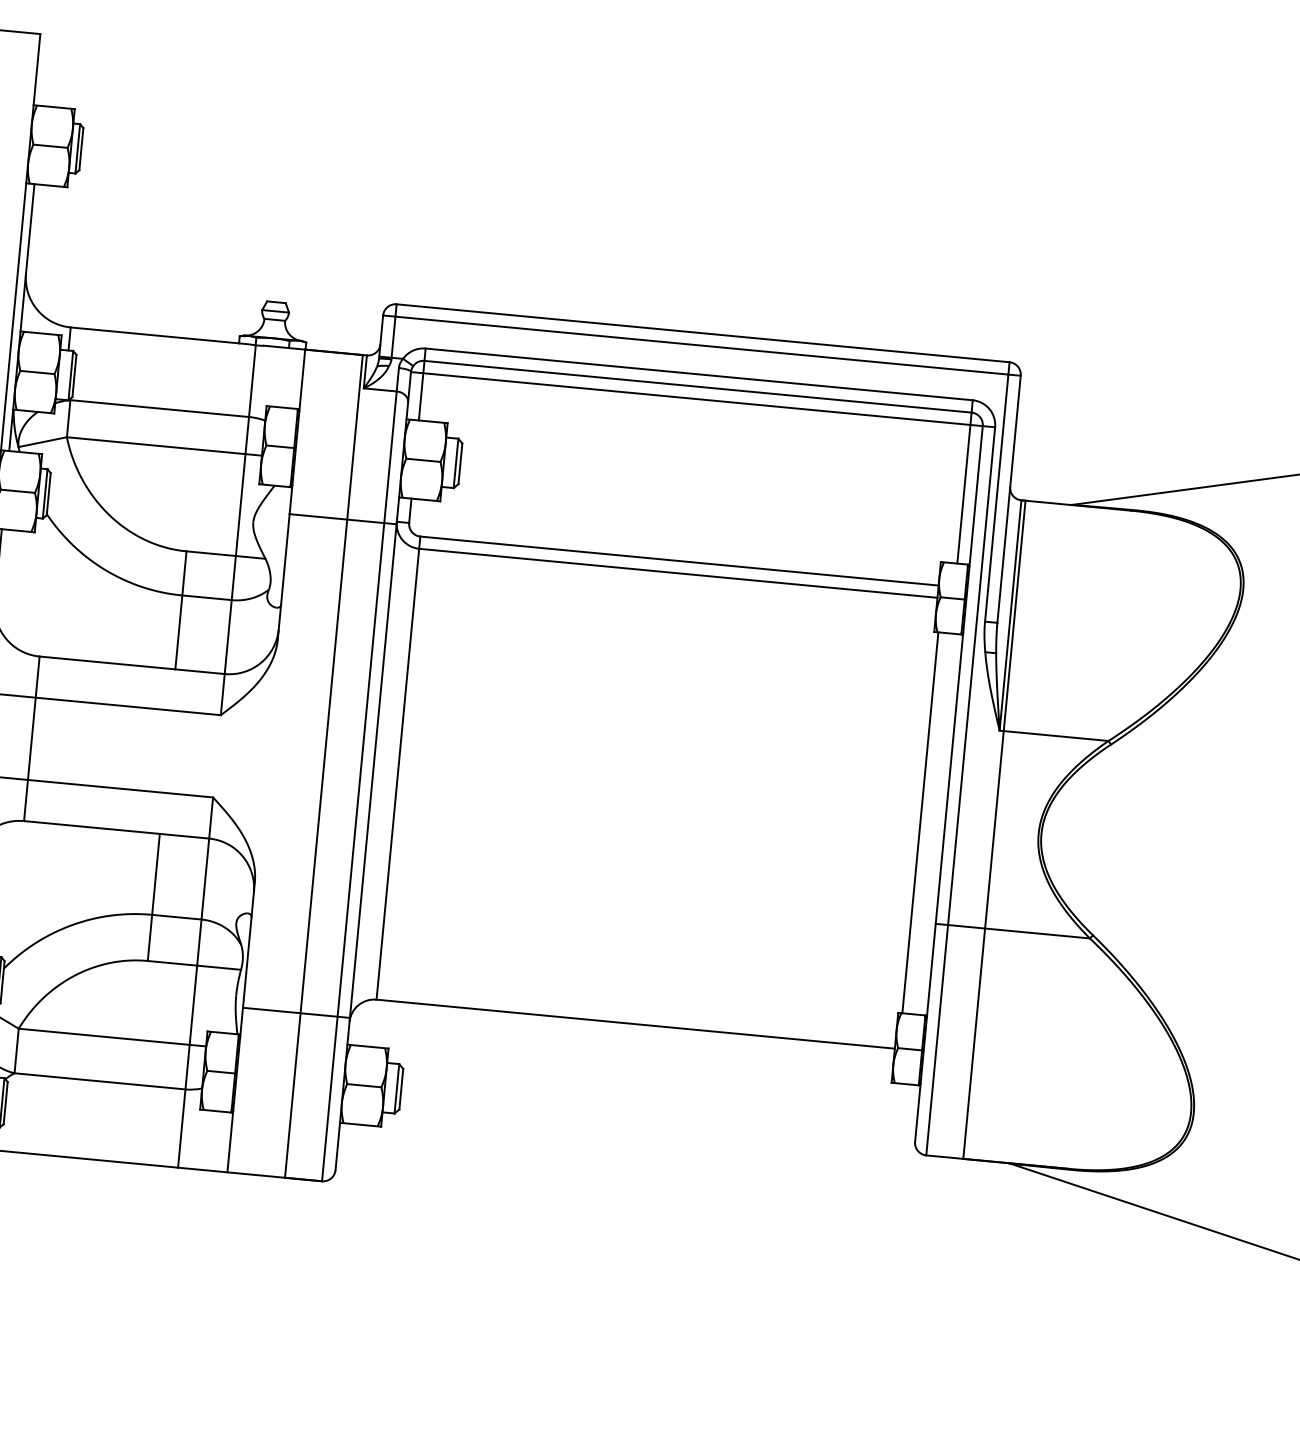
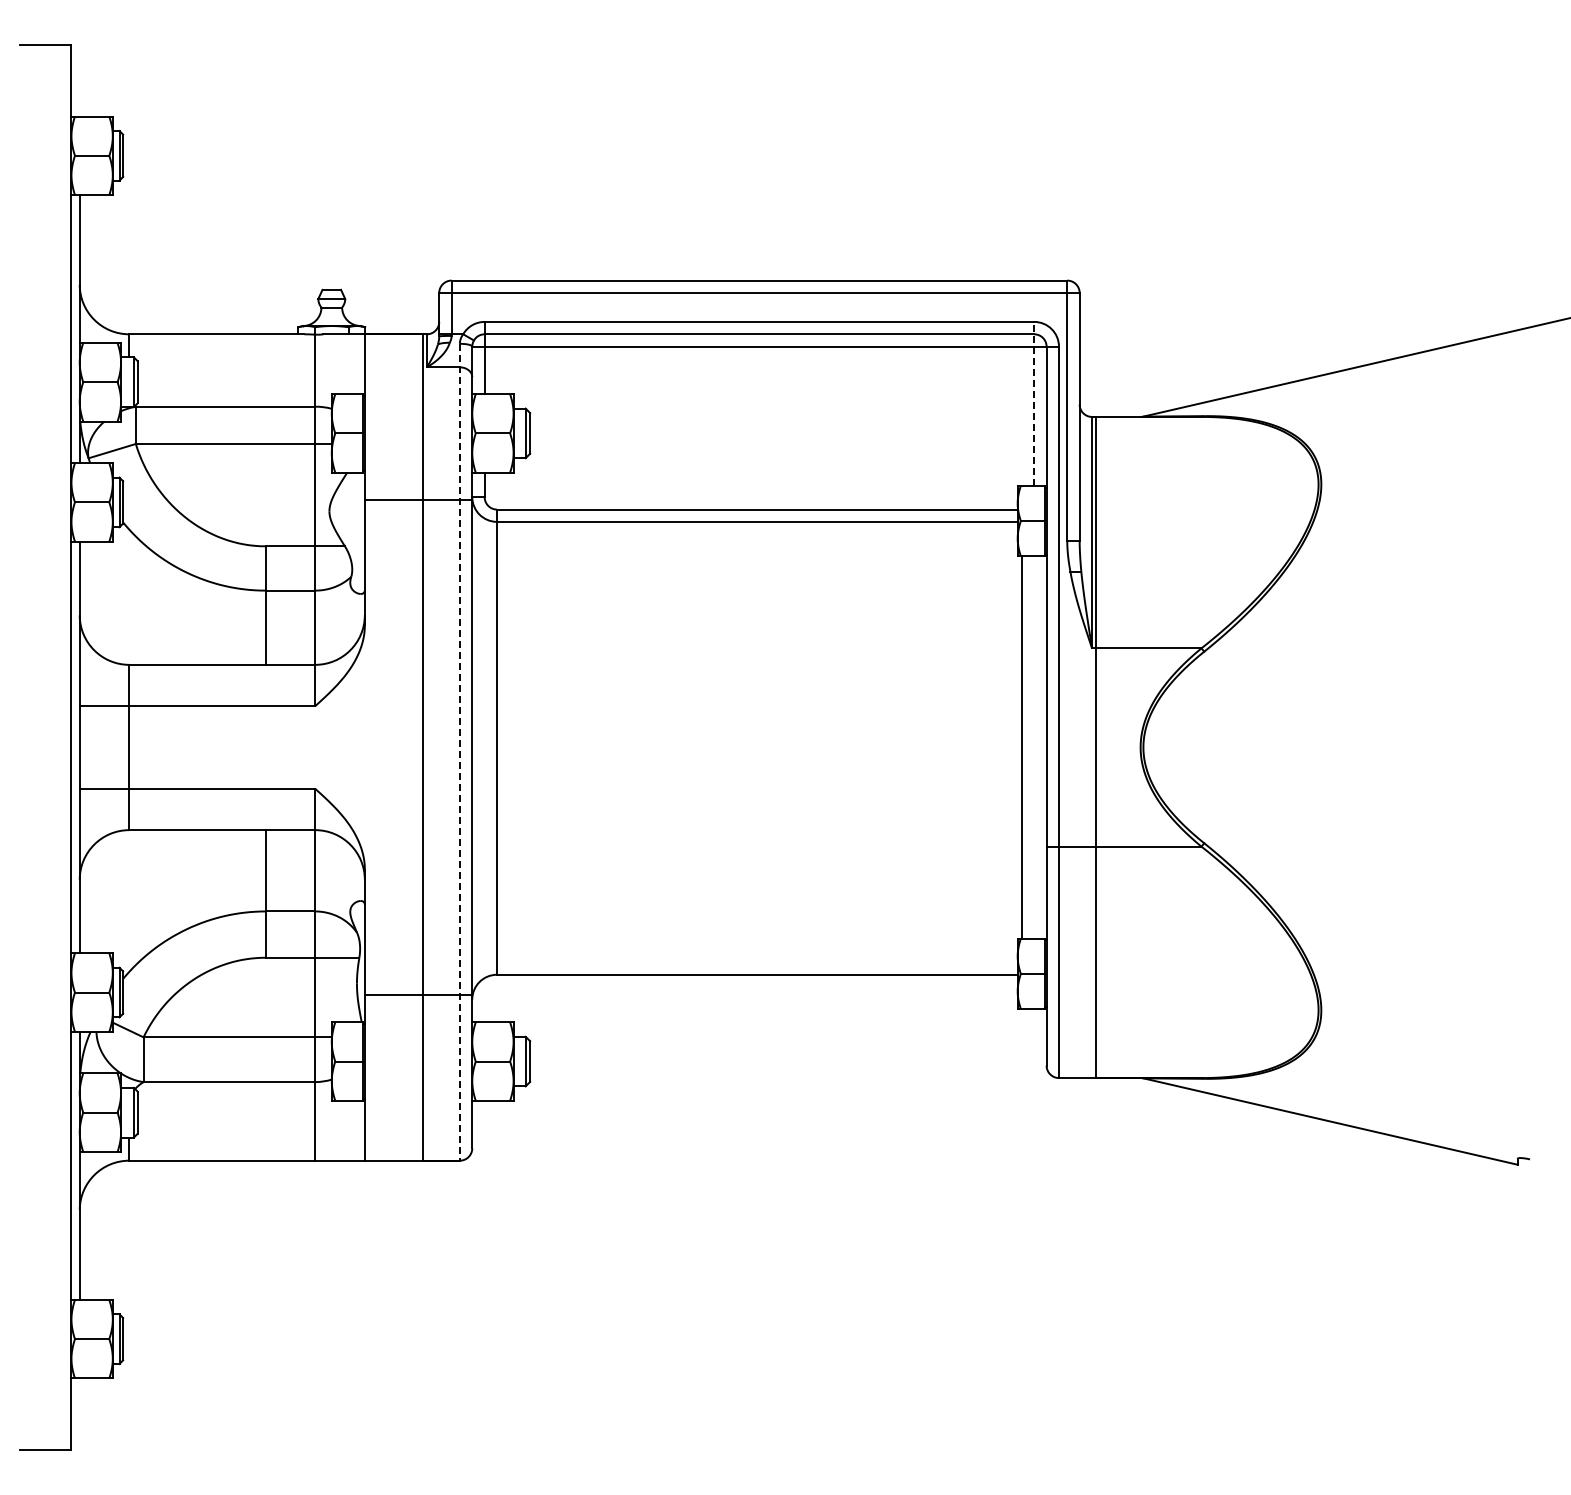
line: (965, 481) -> (1034, 403), solid -> dashed
line: (360, 774) -> (459, 752), solid -> dashed

